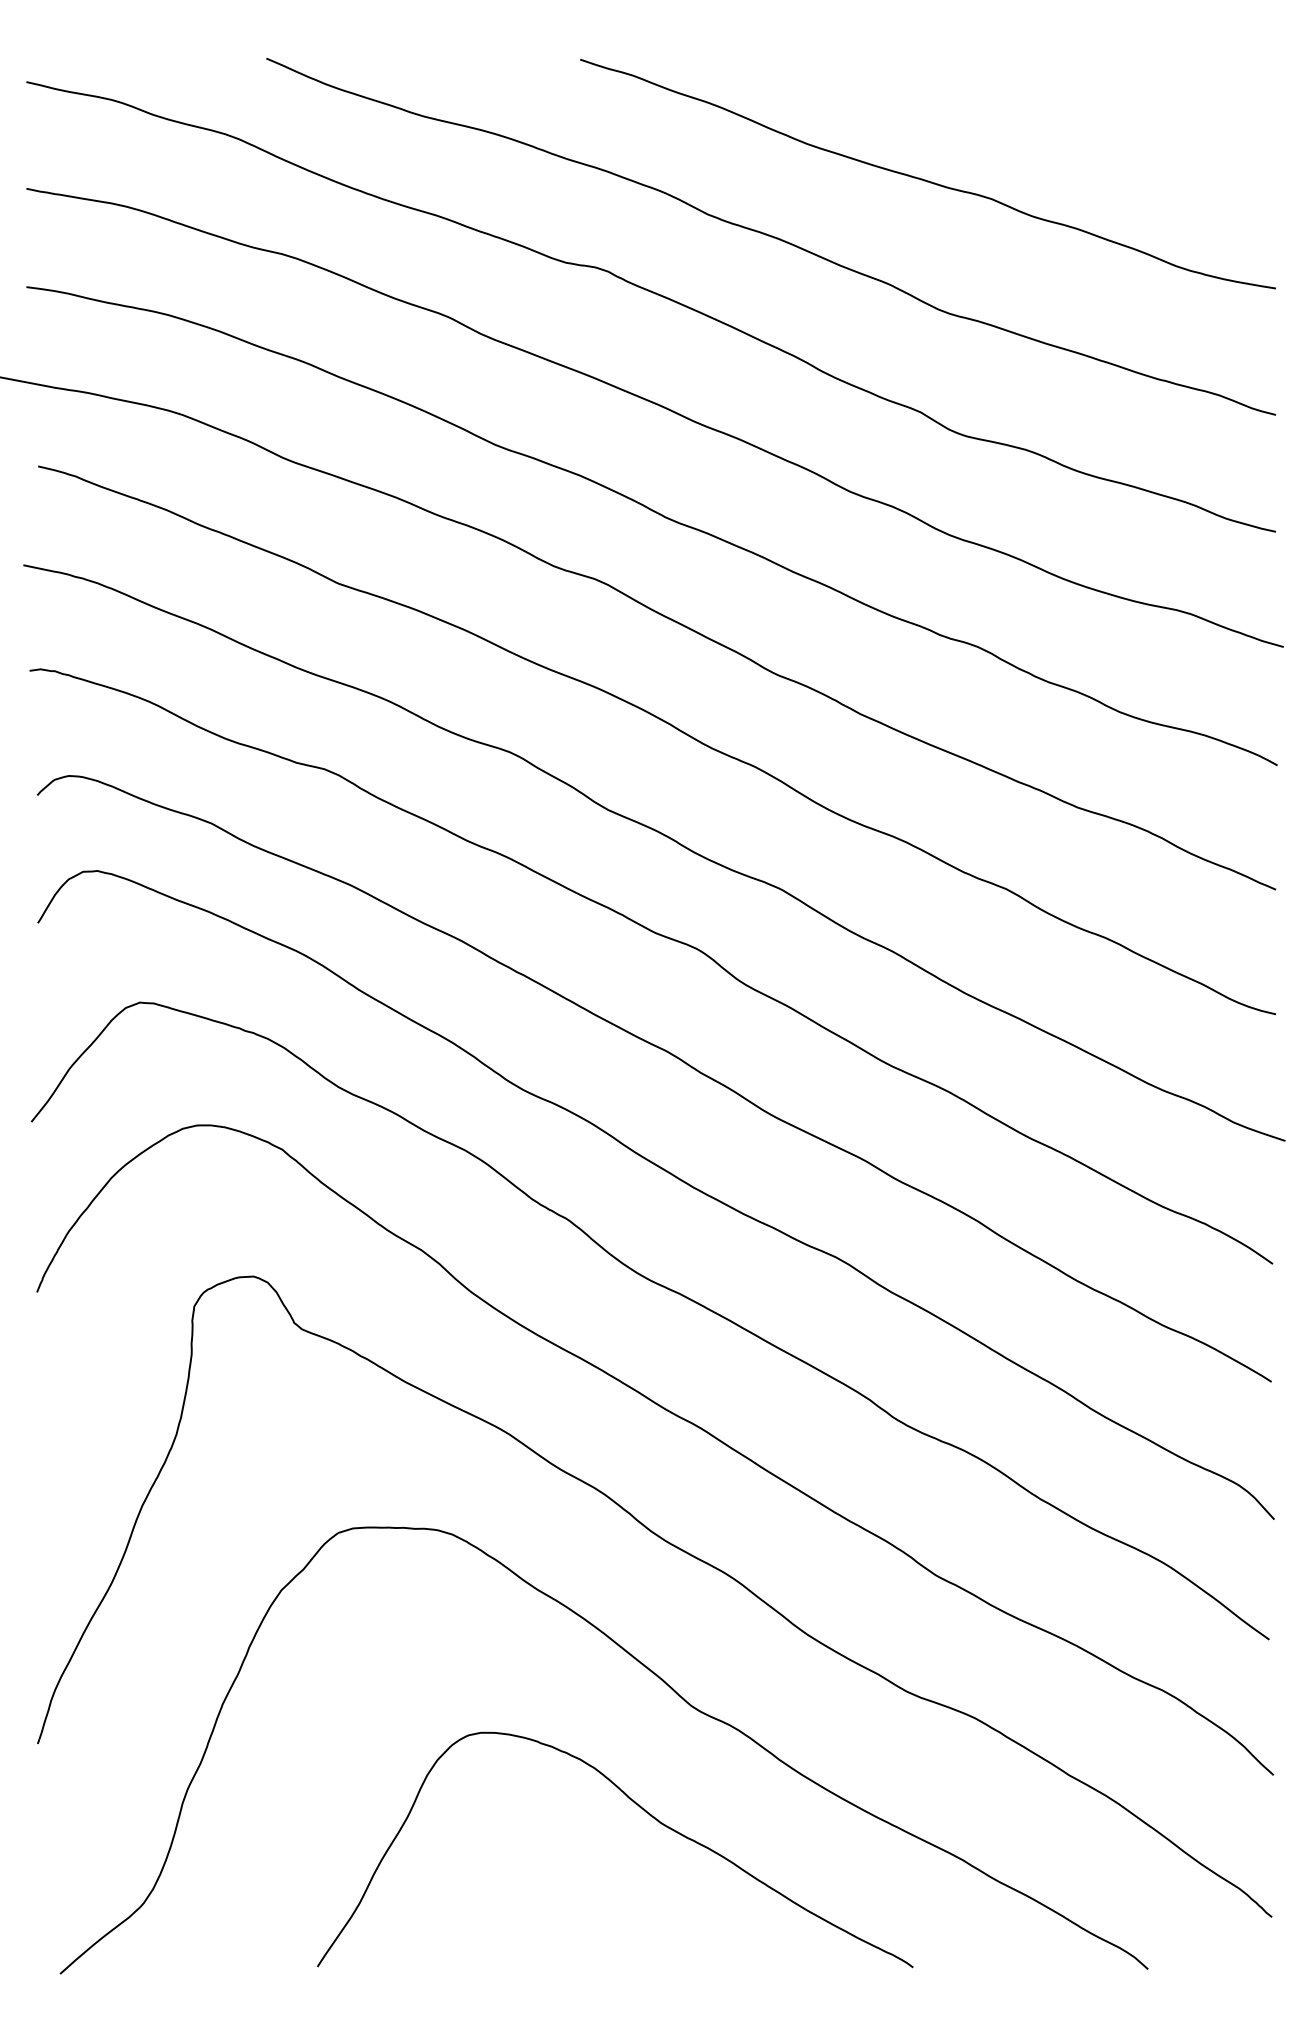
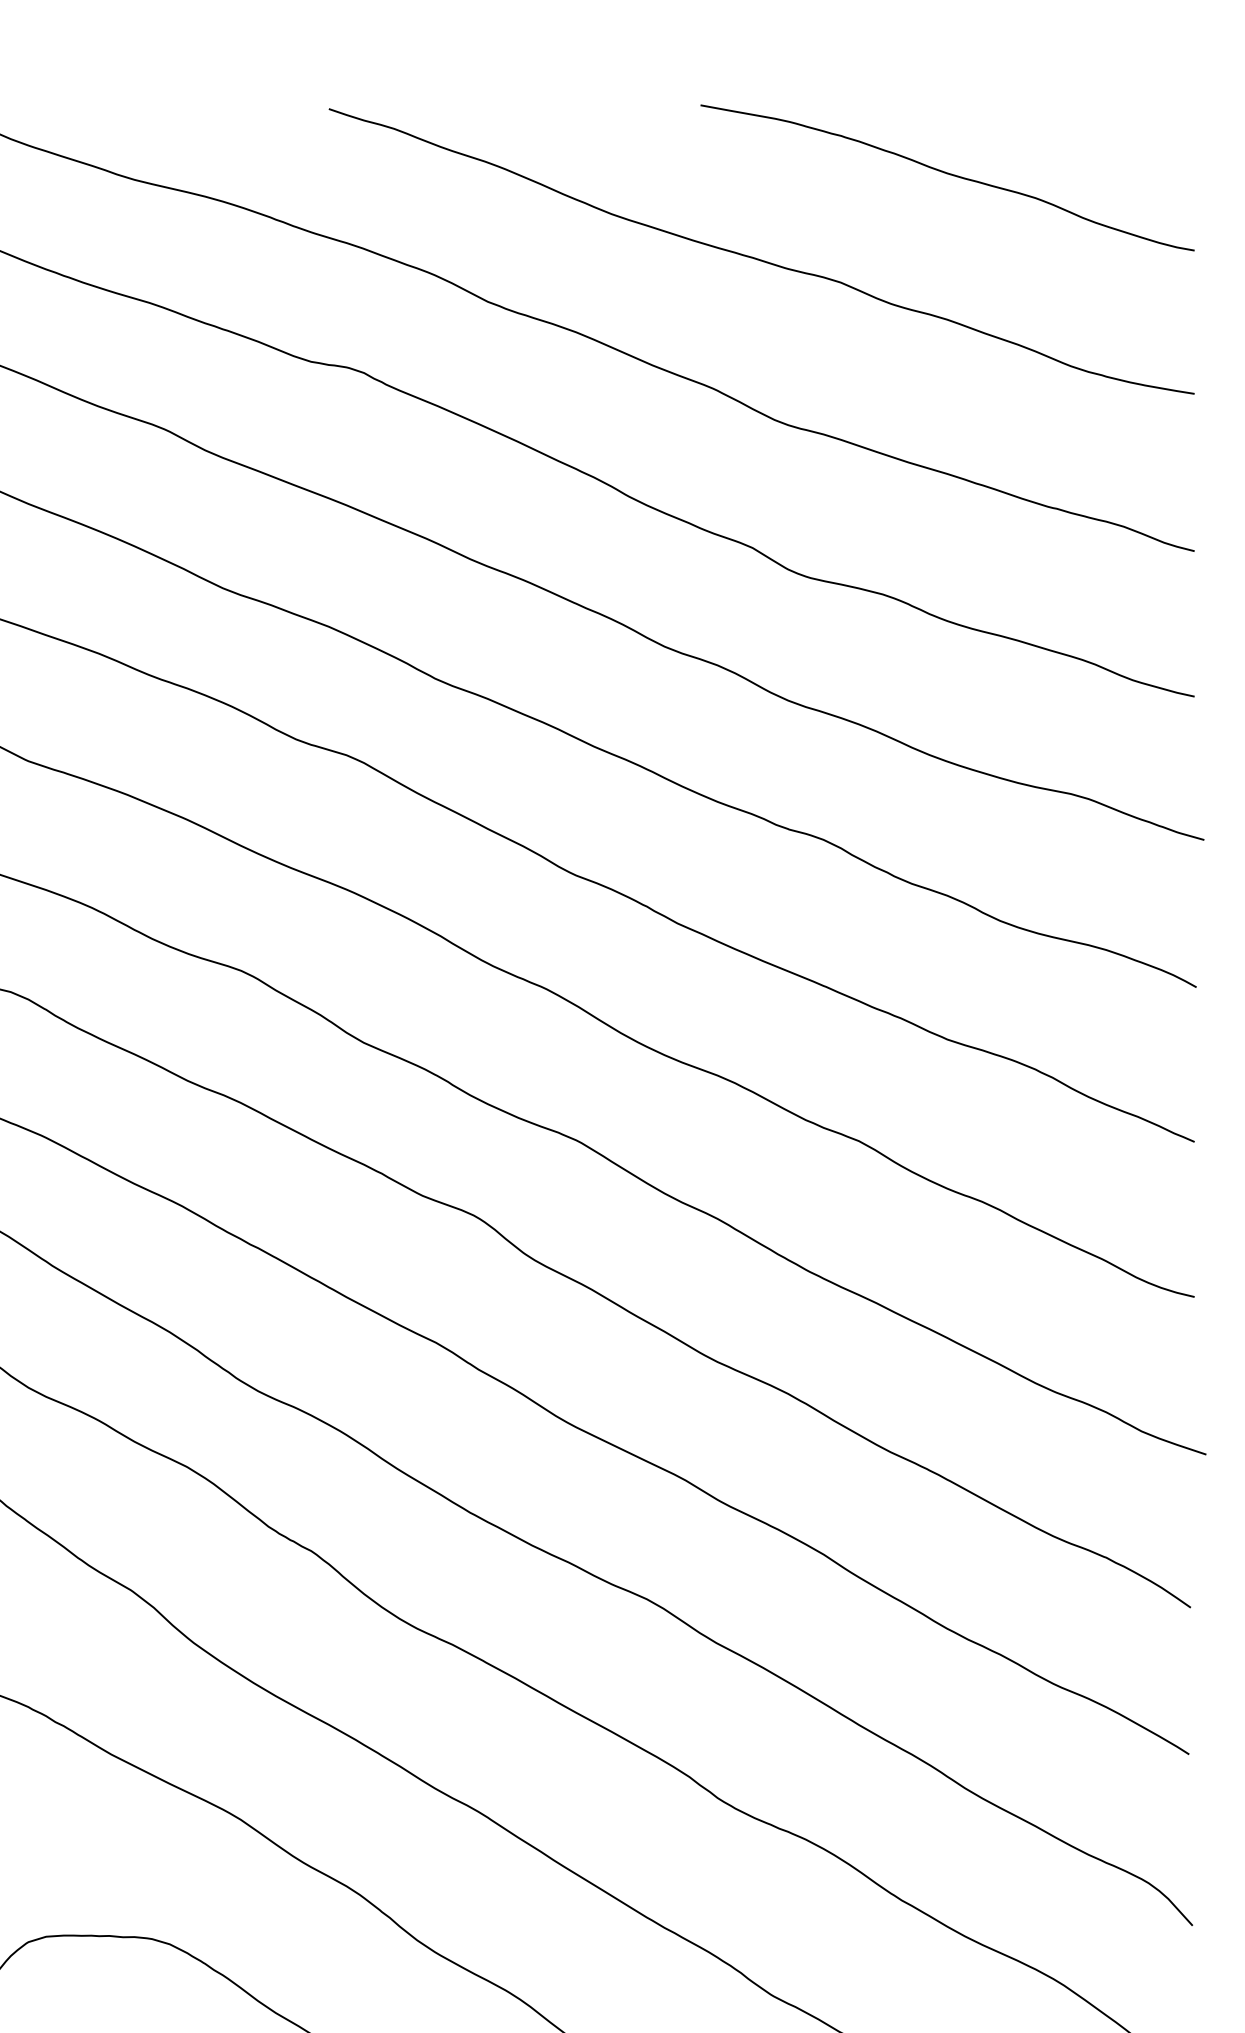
curve: (1077, 112) -> (947, 174), added

